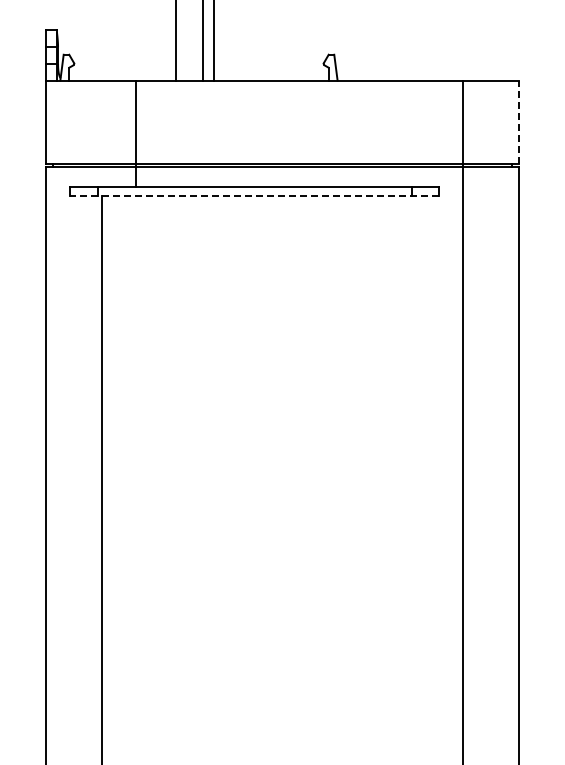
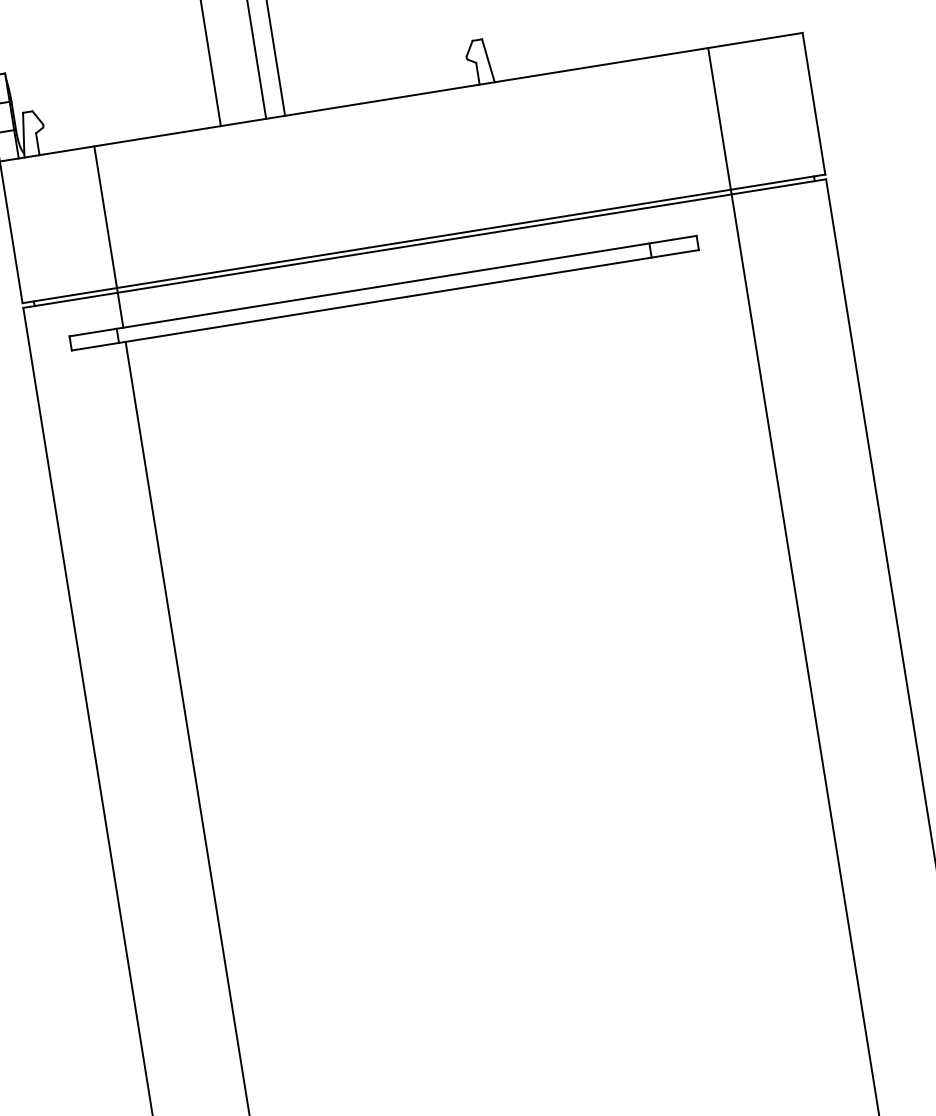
line: (519, 122) -> (814, 103), dashed -> solid
line: (135, 133) -> (108, 236), moved
line: (254, 195) -> (384, 299), dashed -> solid

